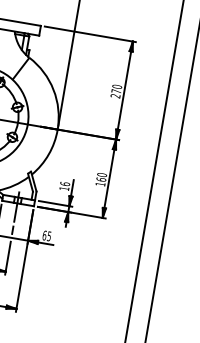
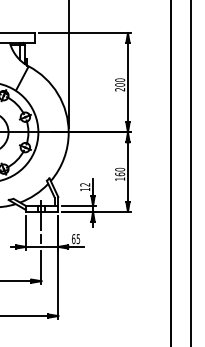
text: (116, 91) -> (120, 84), 270 -> 200
text: (65, 183) -> (85, 184), 16 -> 12

